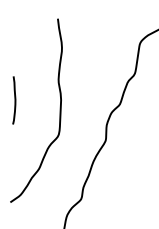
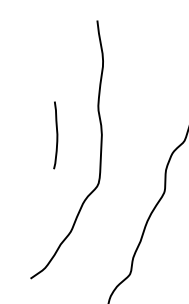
curve: (14, 100) -> (56, 135), moved

